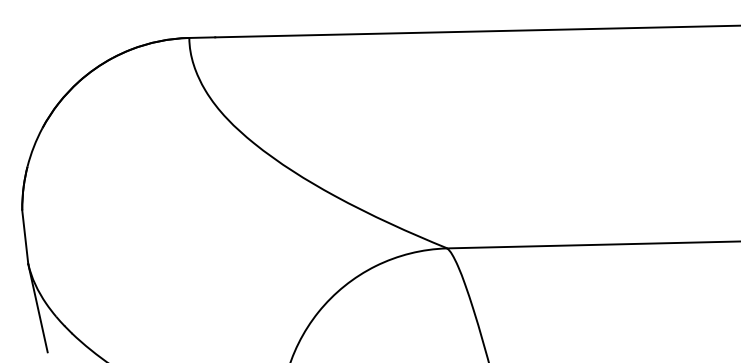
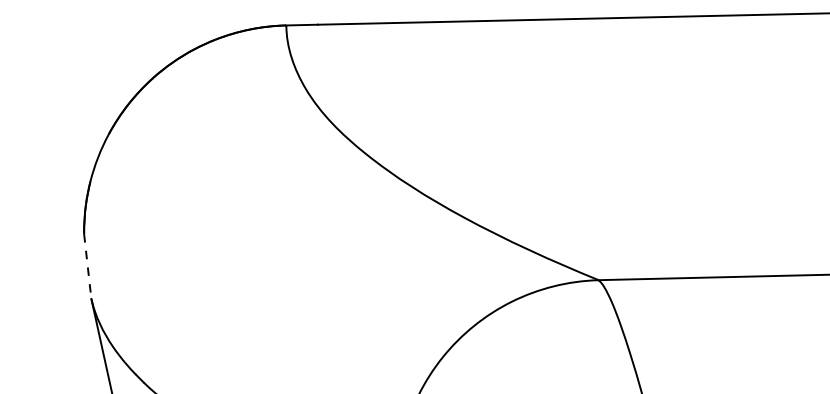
line: (25, 237) -> (88, 266), solid -> dashed

